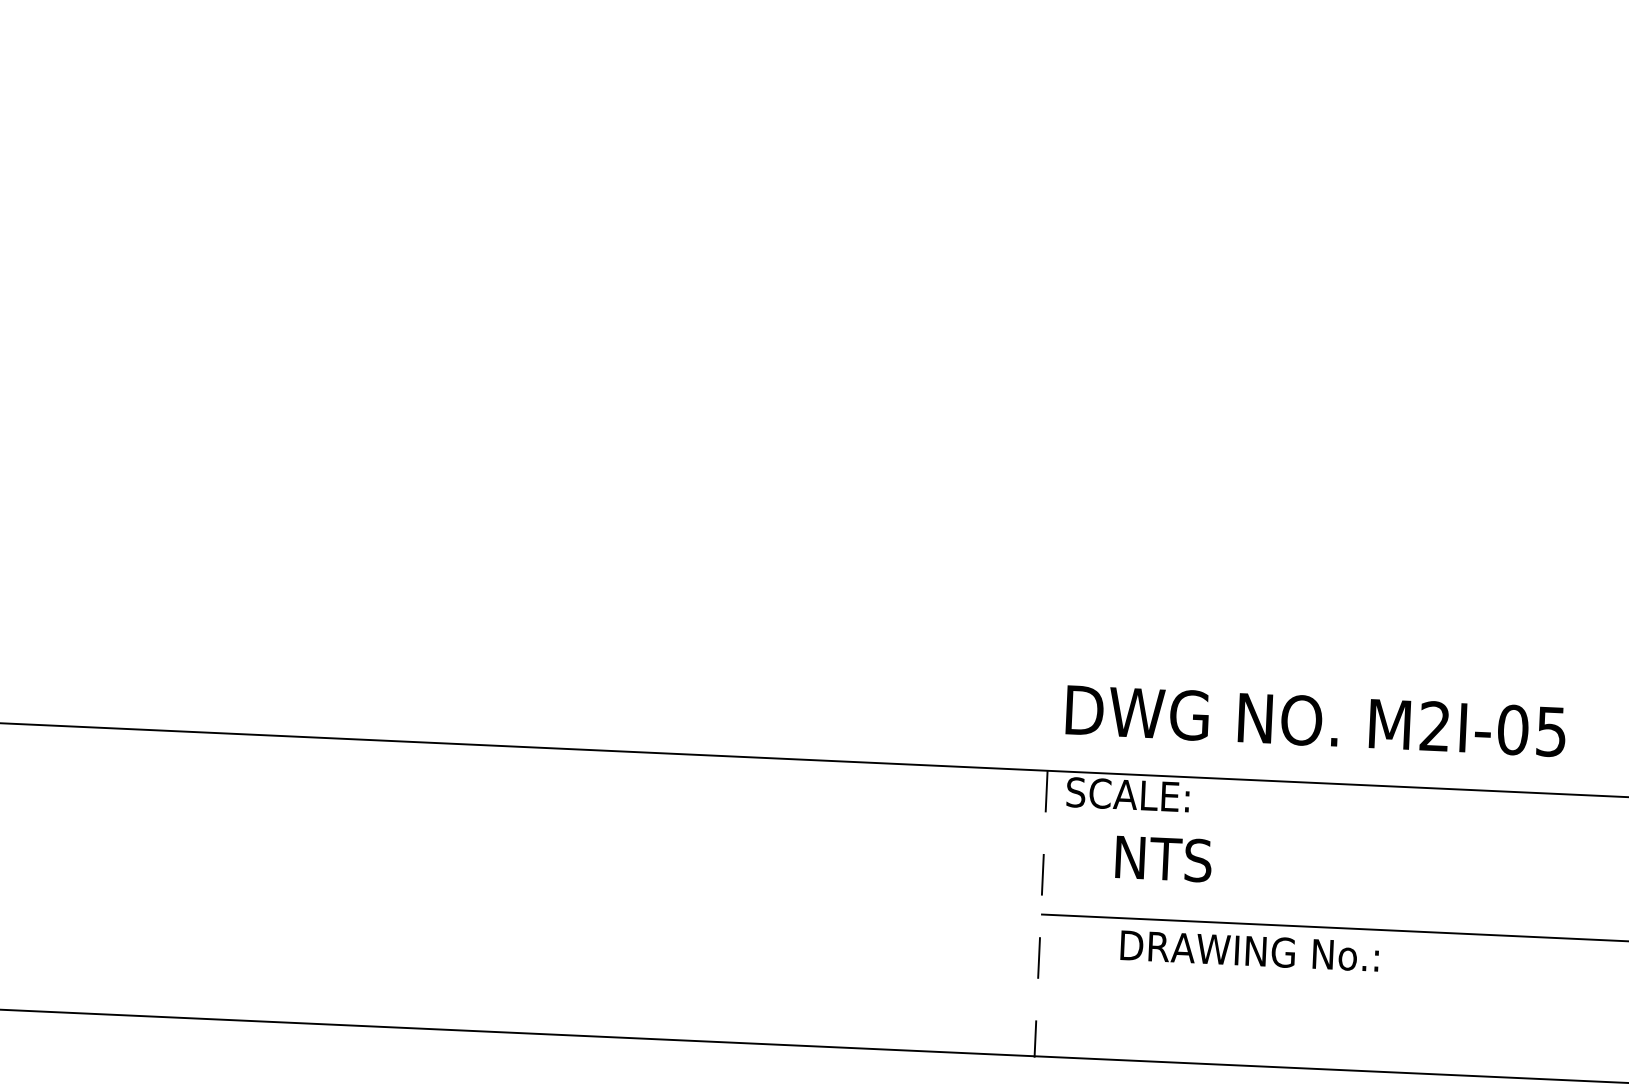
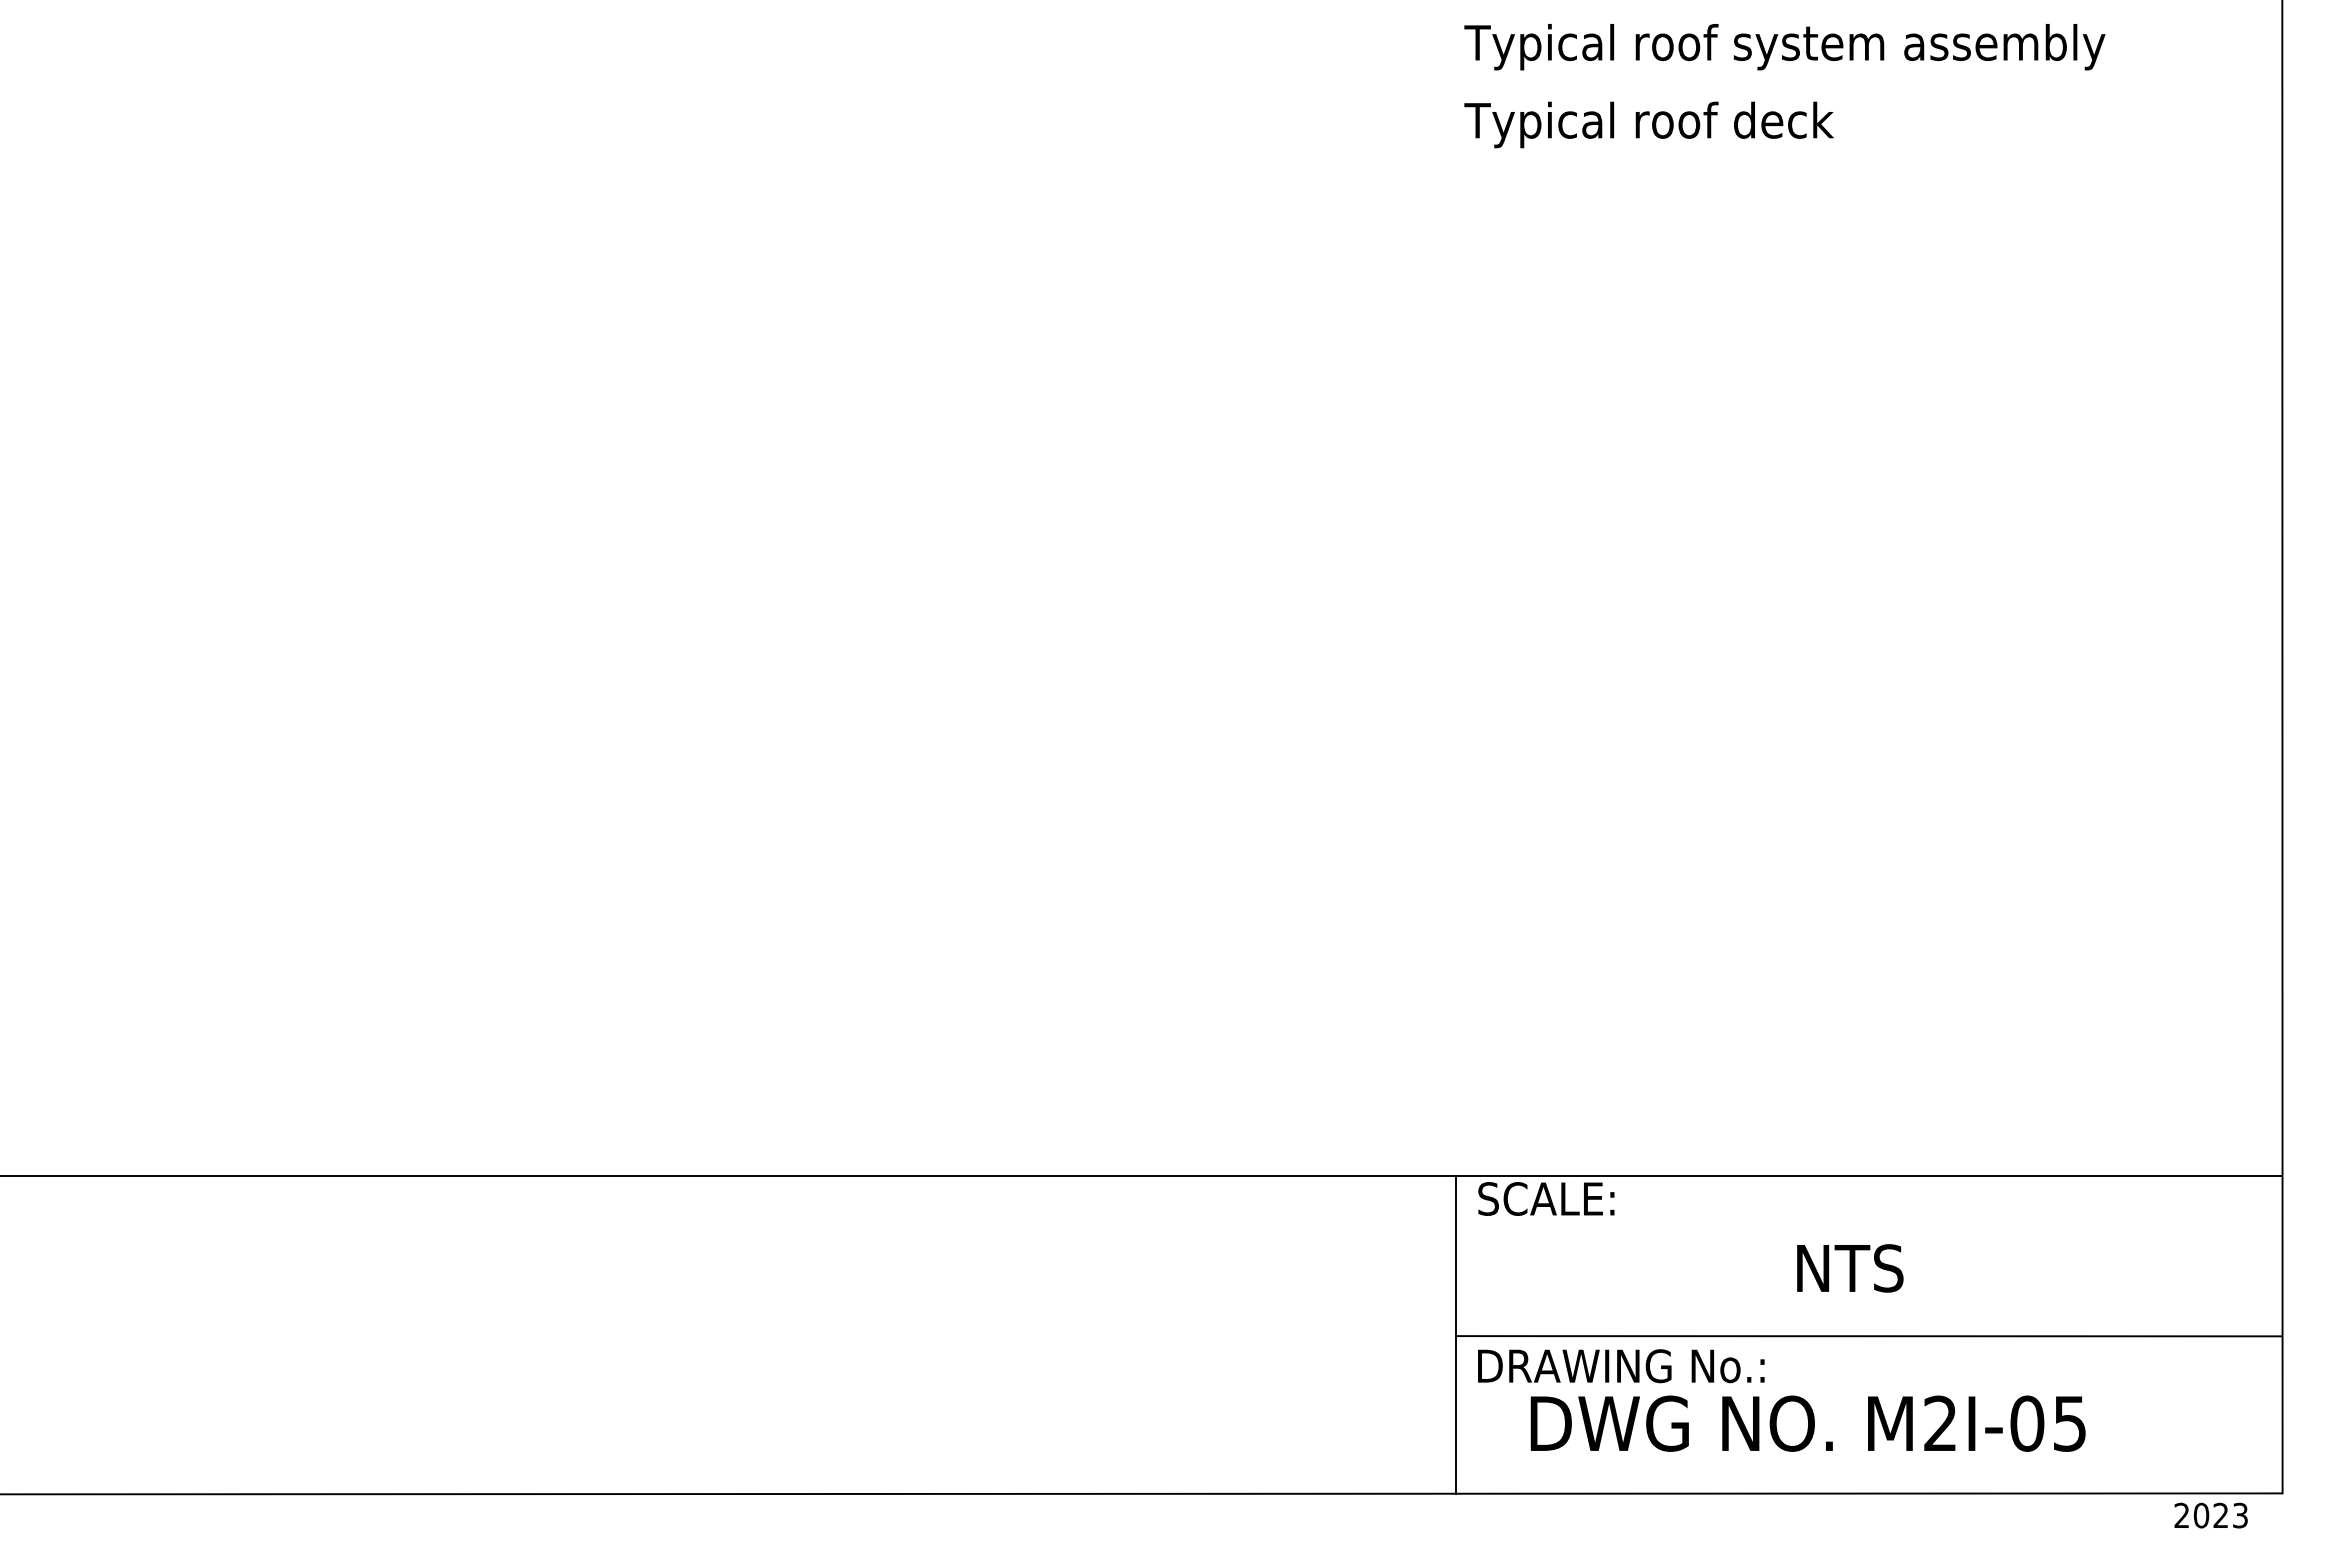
text: (1315, 720) -> (1807, 1423), moved
text: (1164, 859) -> (1850, 1268), moved
line: (1040, 914) -> (1455, 1336), dashed -> solid
text: (1249, 951) -> (1621, 1366), moved

